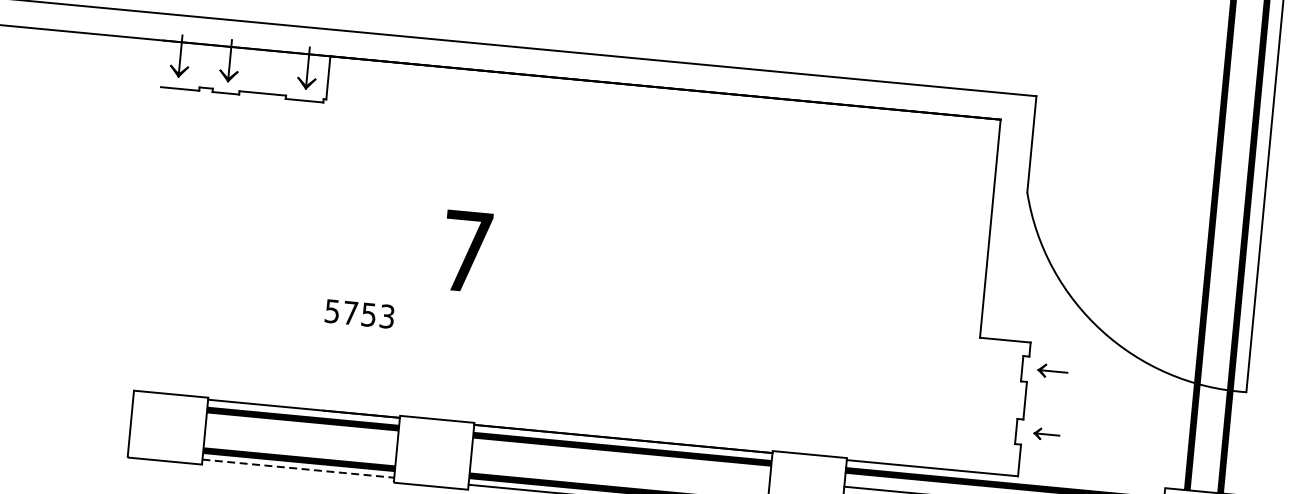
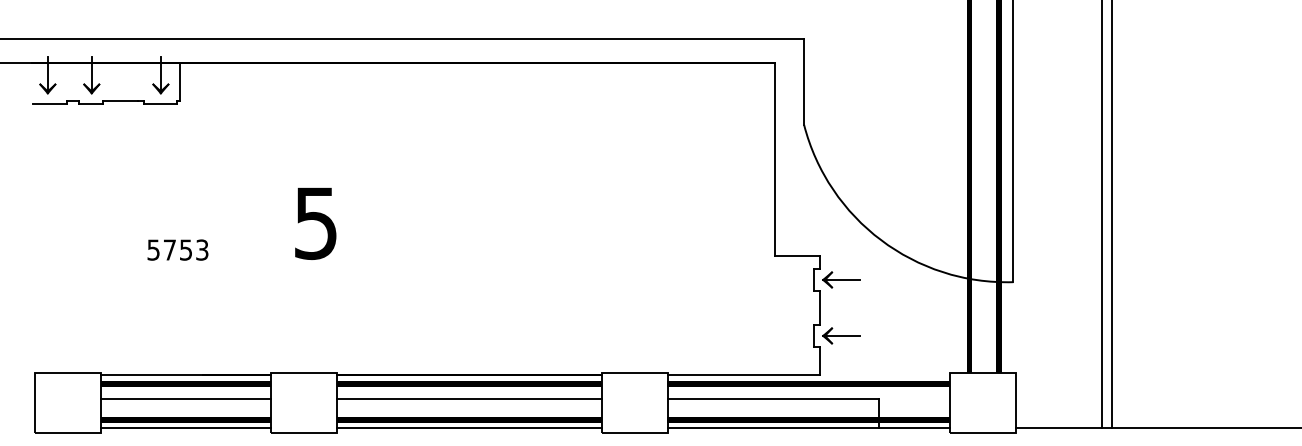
text: (466, 251) -> (315, 223), 7 -> 5
text: (359, 313) -> (177, 249), moved
part: (1053, 370) -> (841, 279), size x1.43
part: (1047, 433) -> (841, 335), size x1.67
line: (301, 435) -> (185, 398), added
line: (620, 465) -> (468, 398), added
line: (299, 469) -> (186, 428), dashed -> solid

